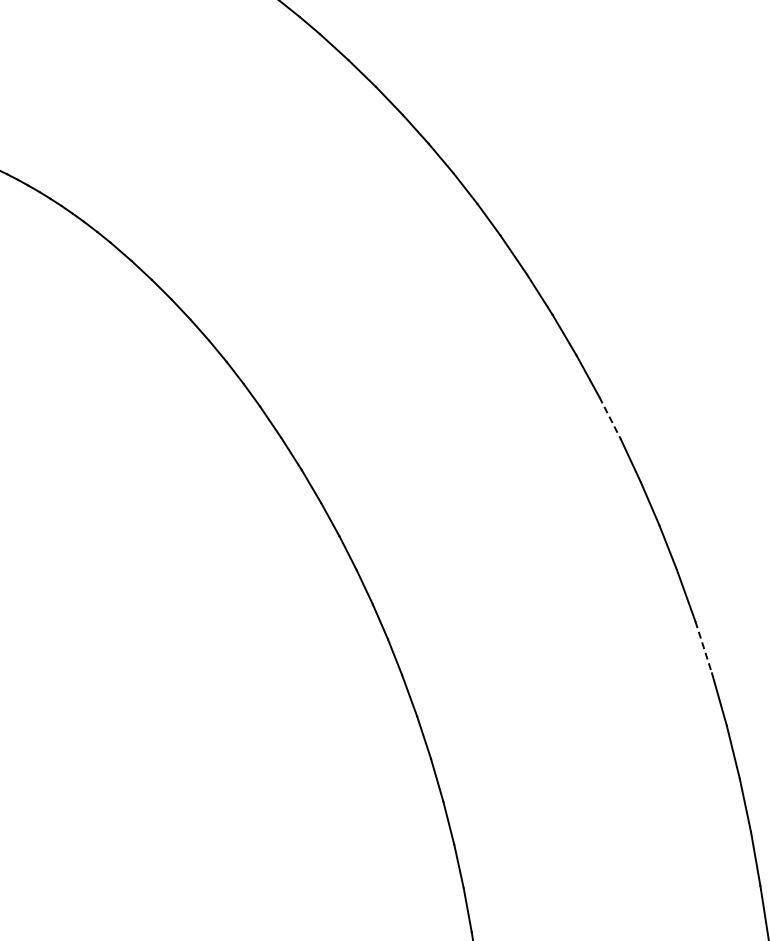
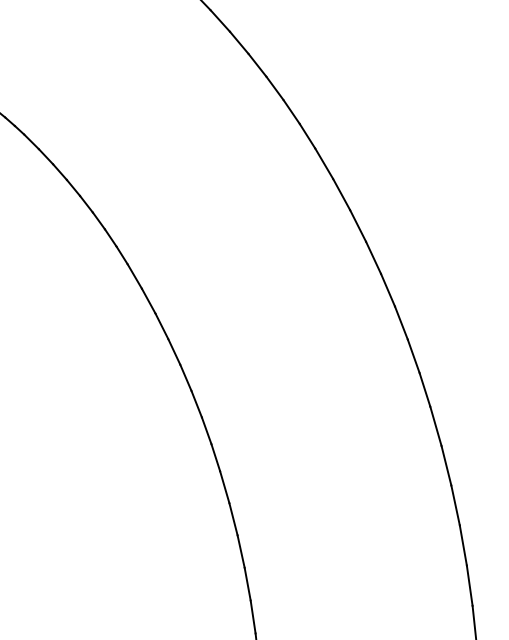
line: (610, 418) -> (388, 290), dashed -> solid
line: (703, 647) -> (446, 465), dashed -> solid

